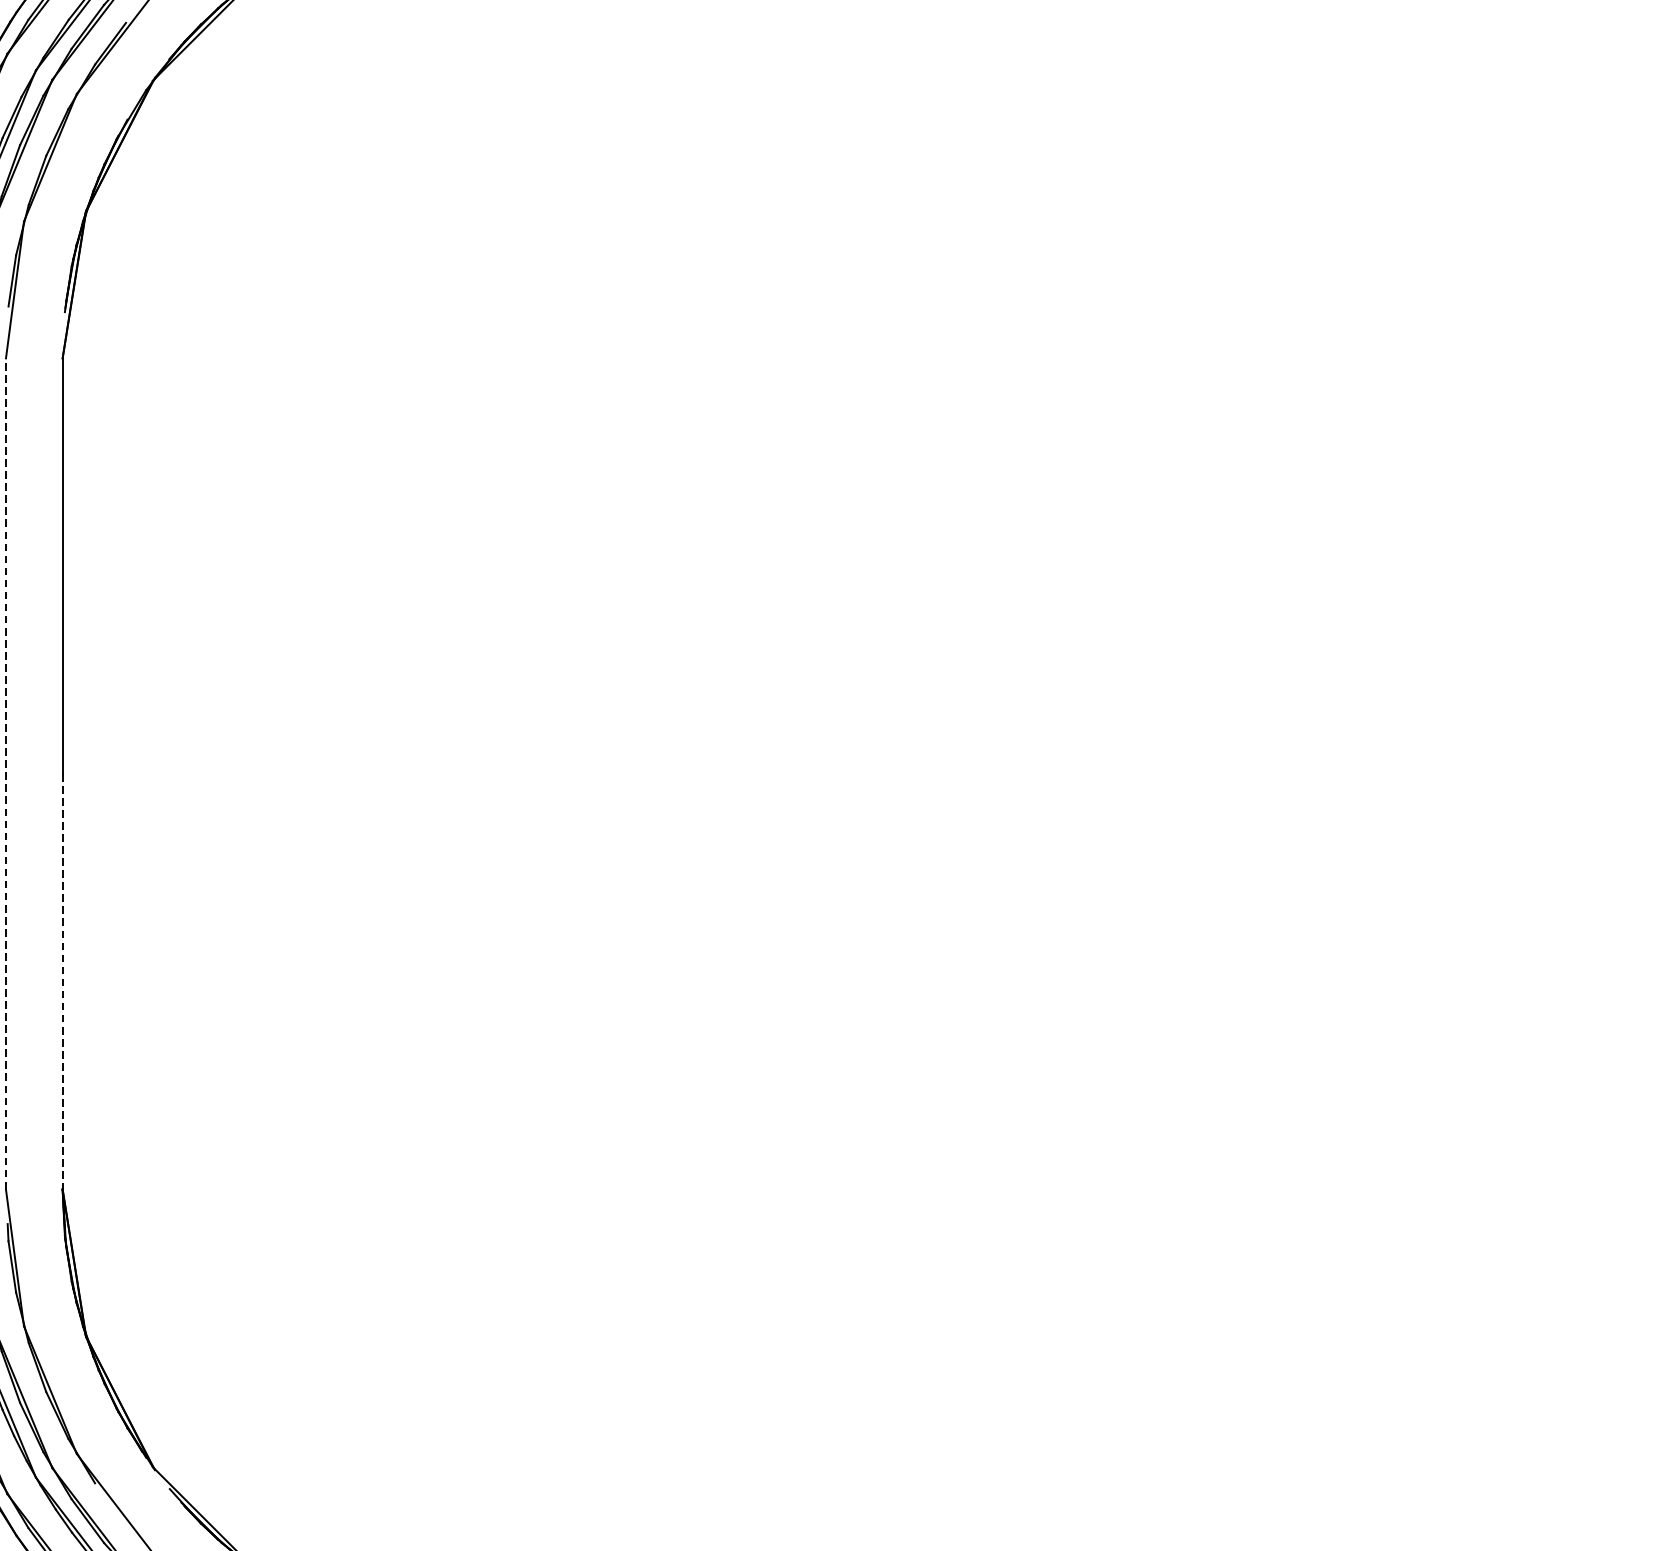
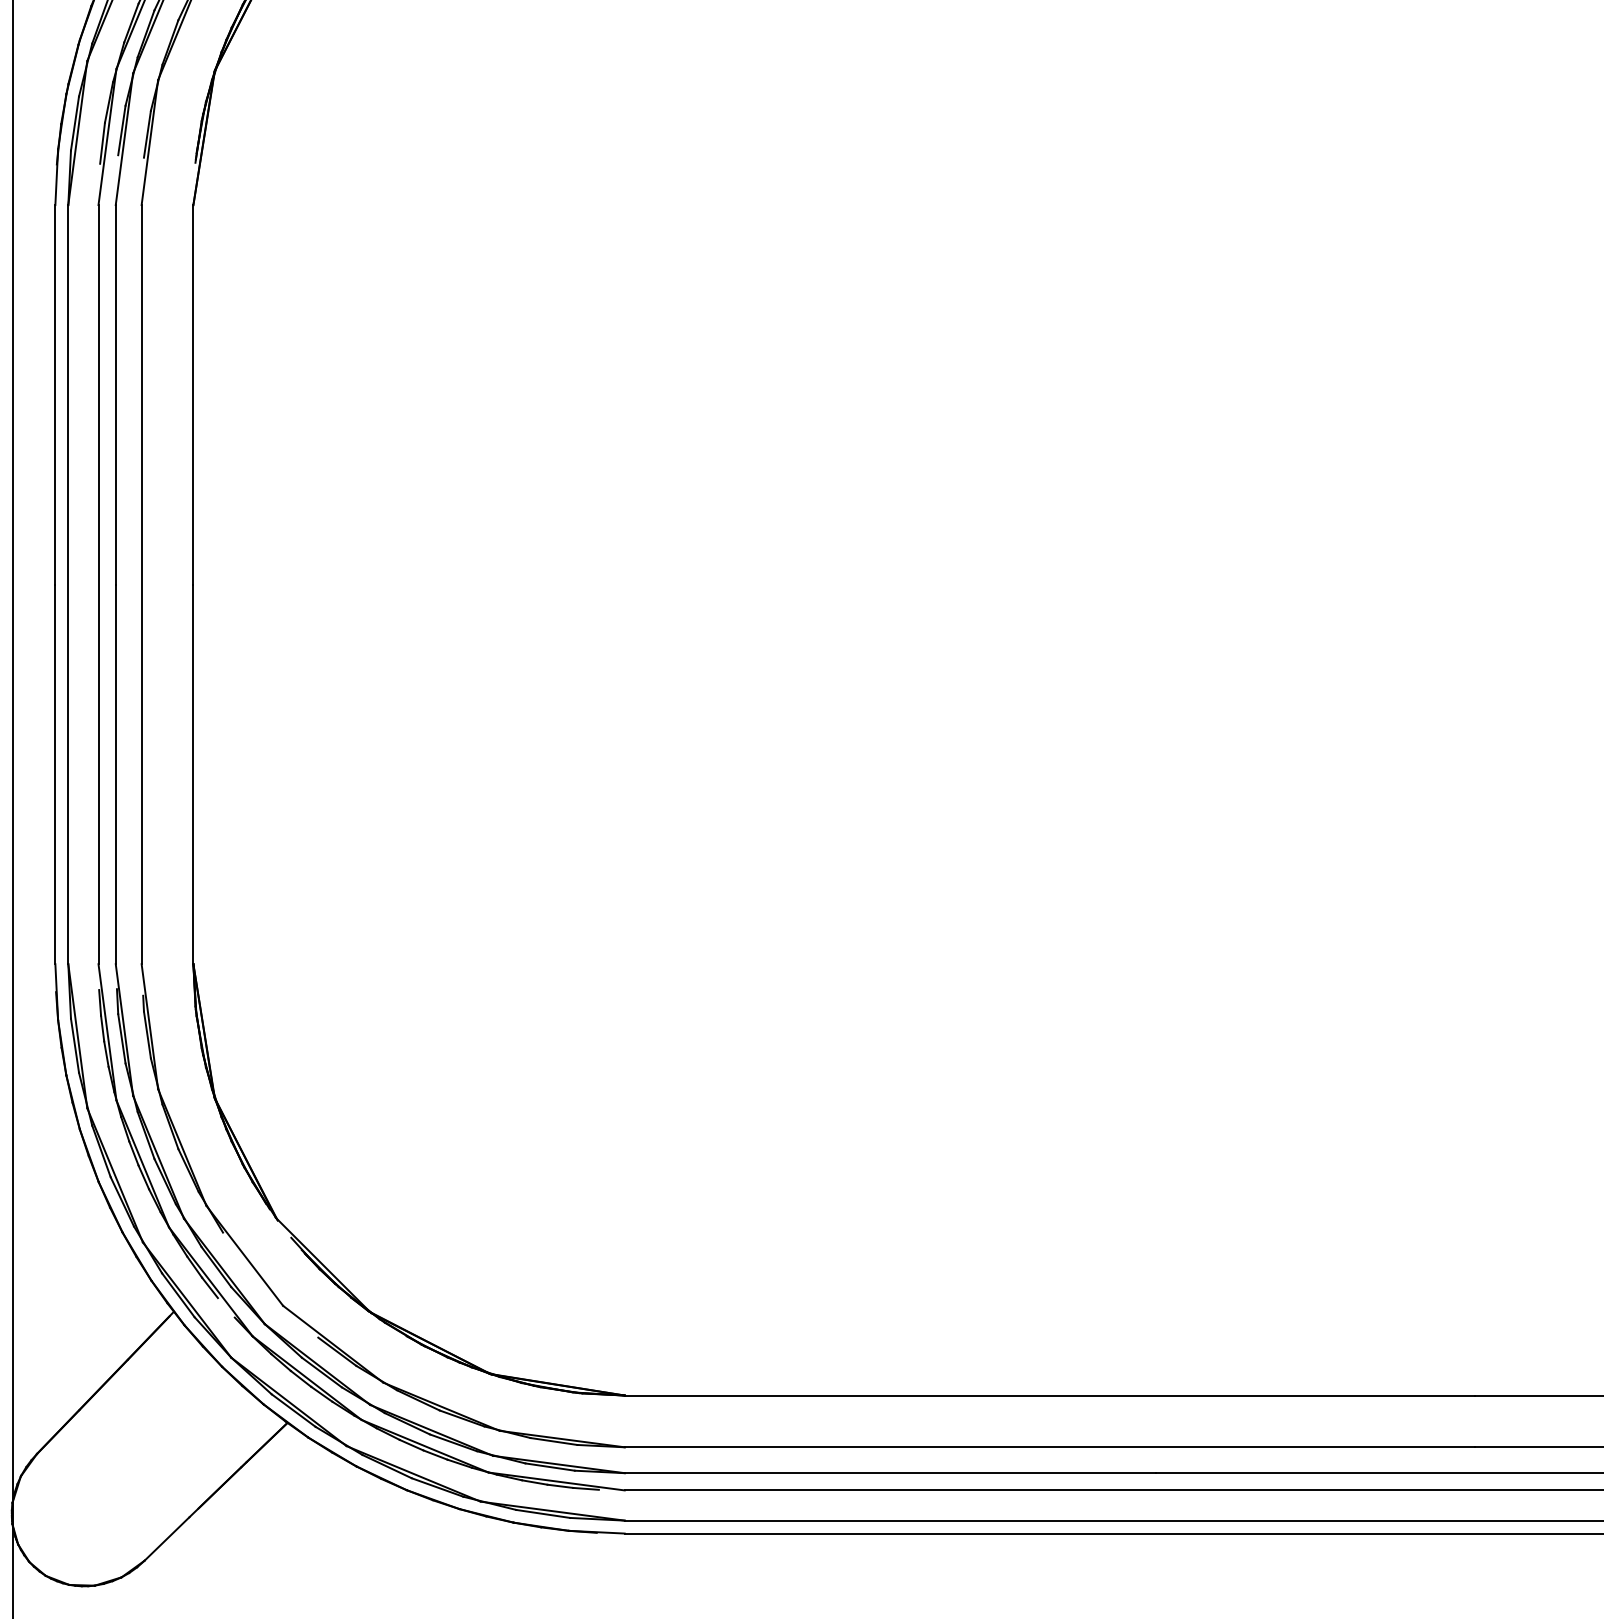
line: (5, 773) -> (141, 584), dashed -> solid
line: (62, 981) -> (193, 774), dashed -> solid

